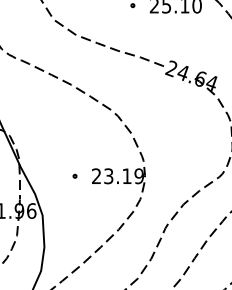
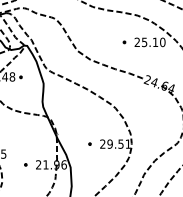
text: (122, 175) -> (118, 143), 23.19 -> 29.51

